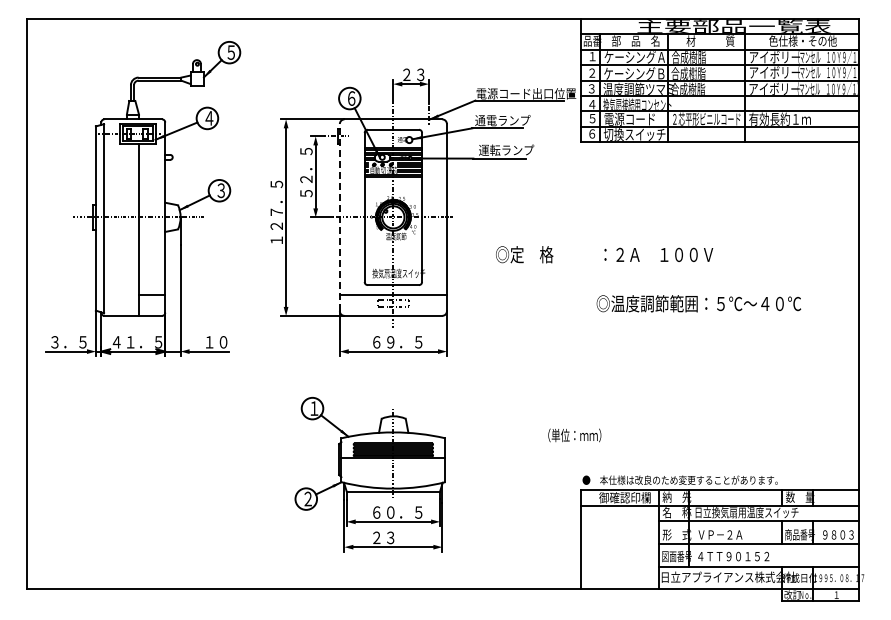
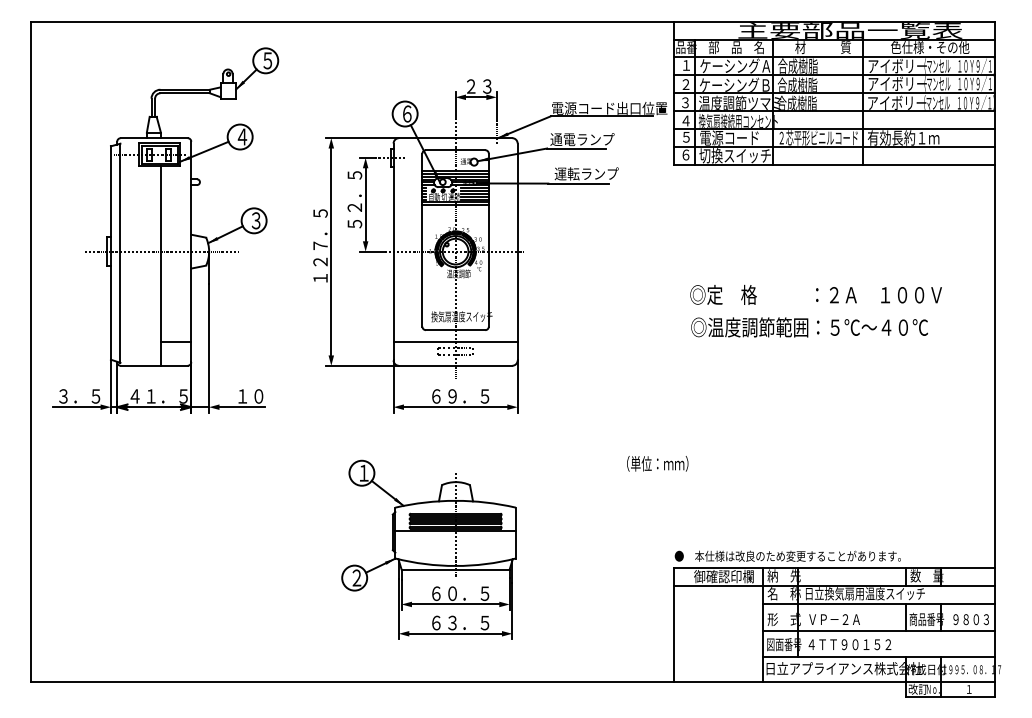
line: (339, 217) -> (393, 251), dashed -> solid
text: (604, 254) -> (816, 294), moved
text: (698, 303) -> (809, 327), moved
text: (574, 435) -> (657, 463), moved
text: (397, 537) -> (460, 622), ２３ -> ６３．５

